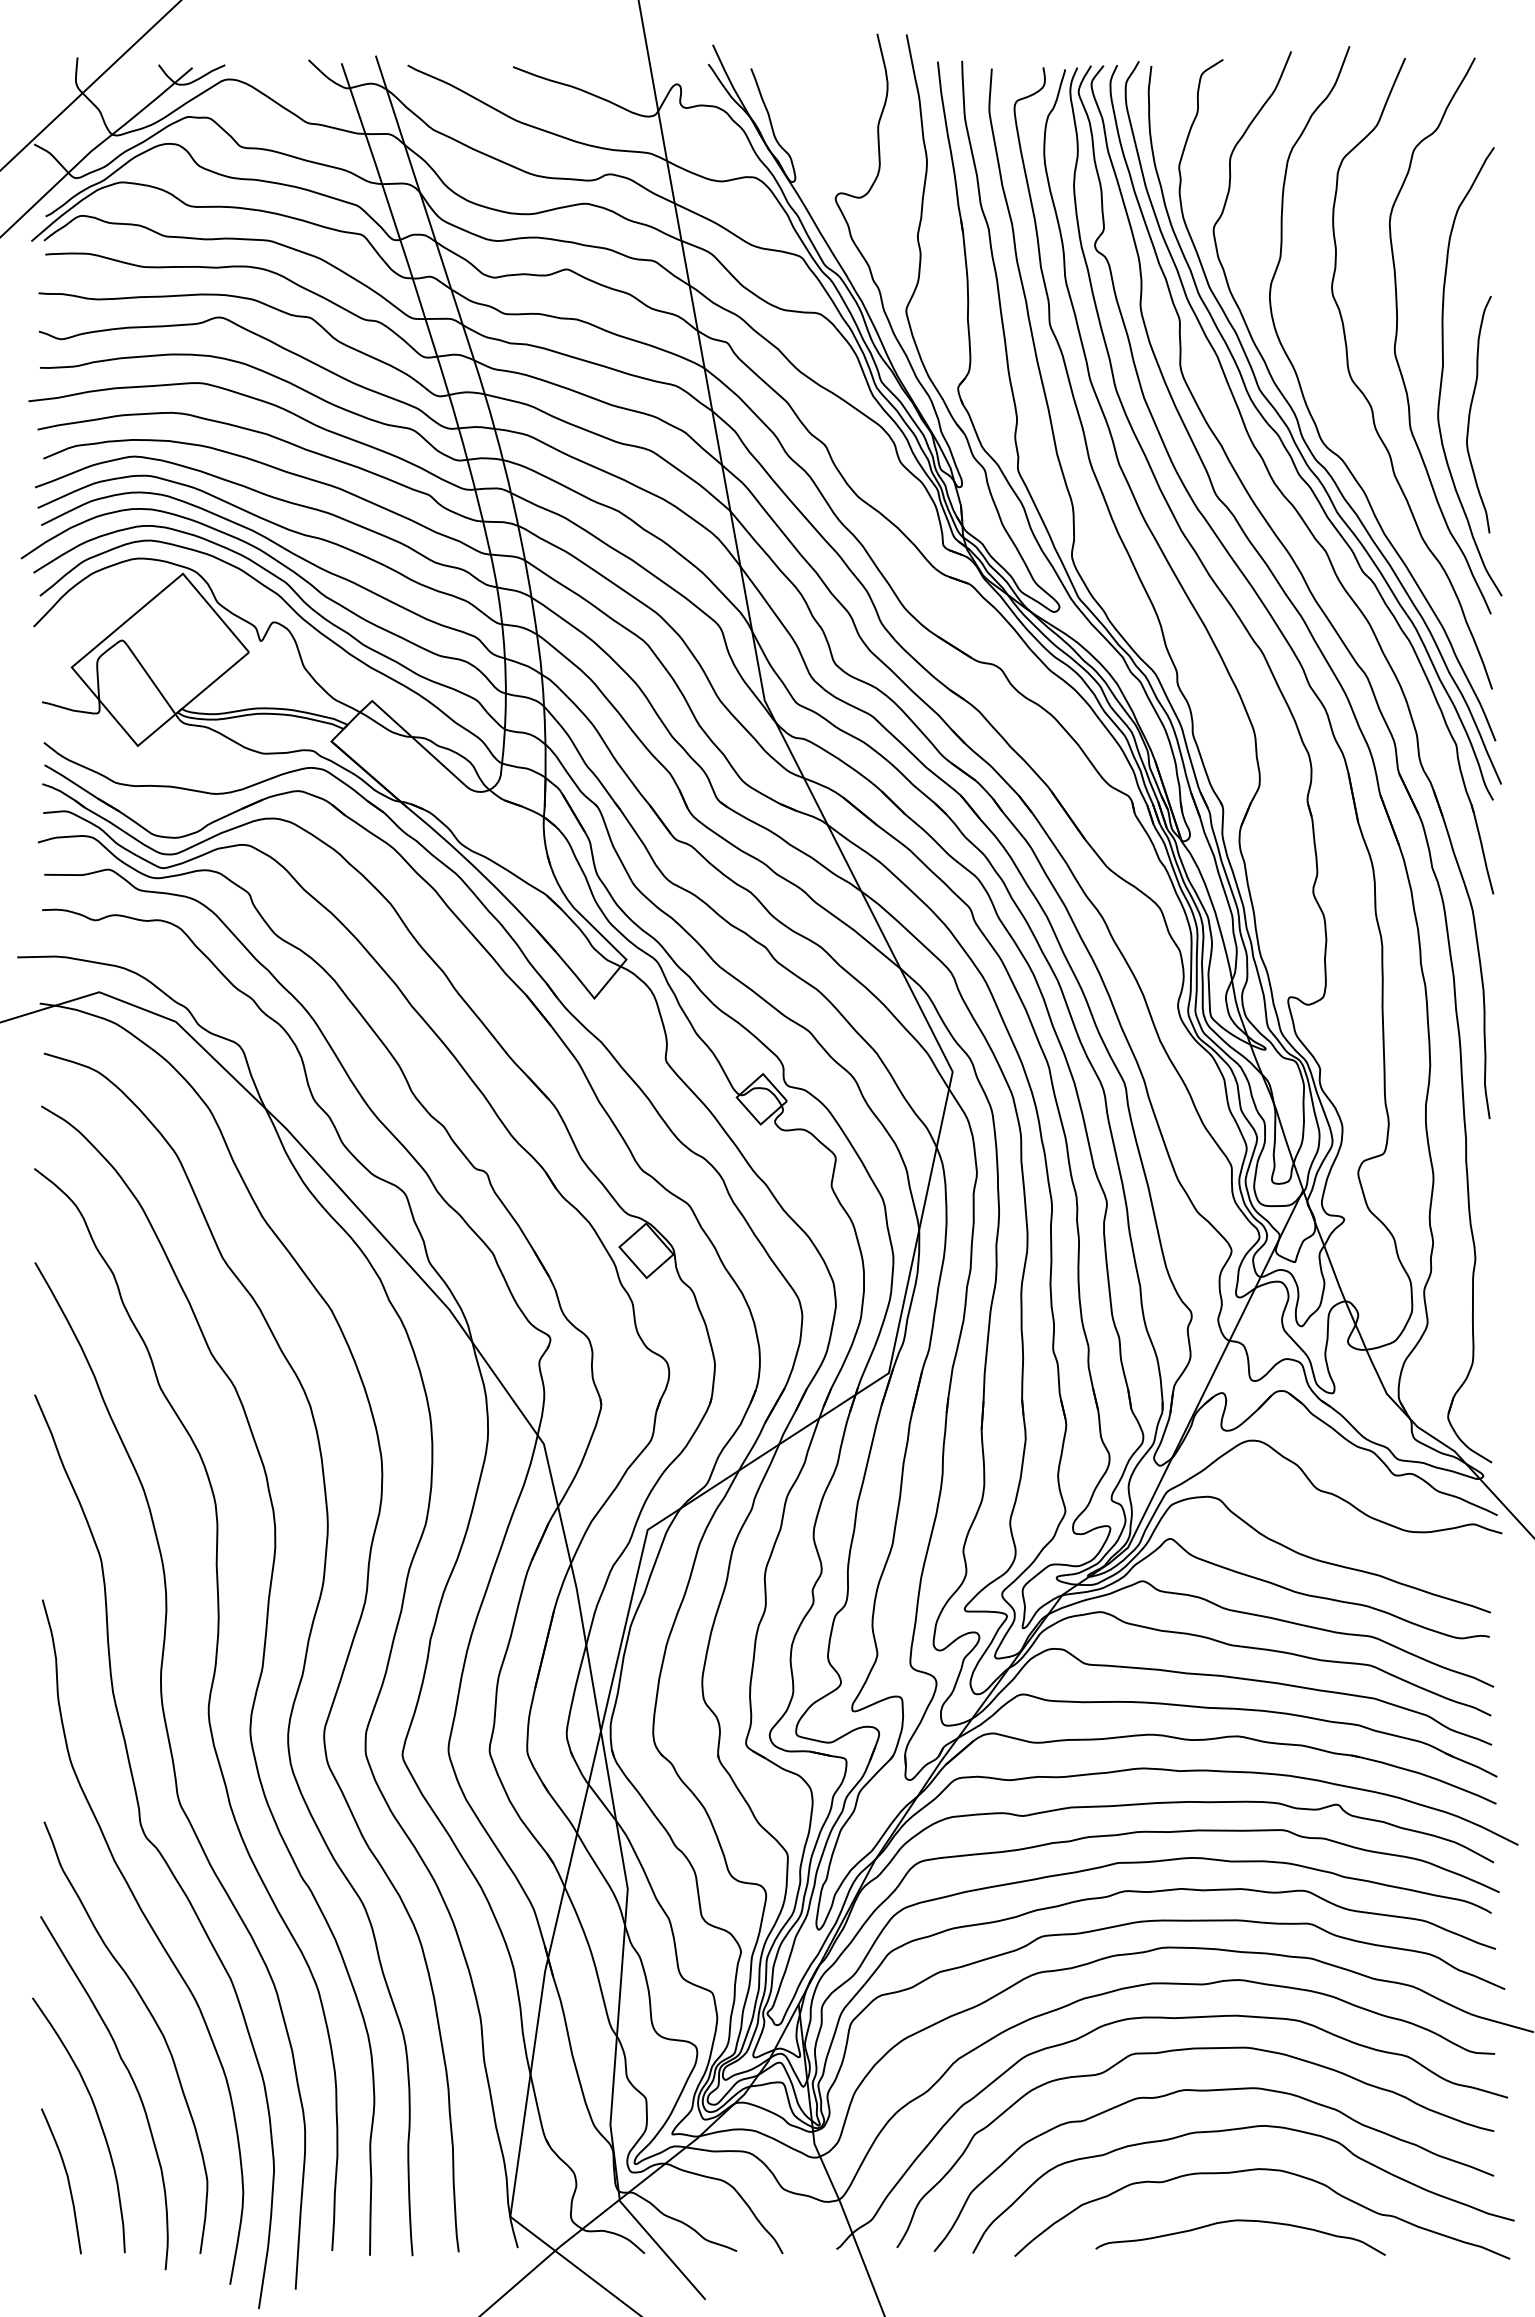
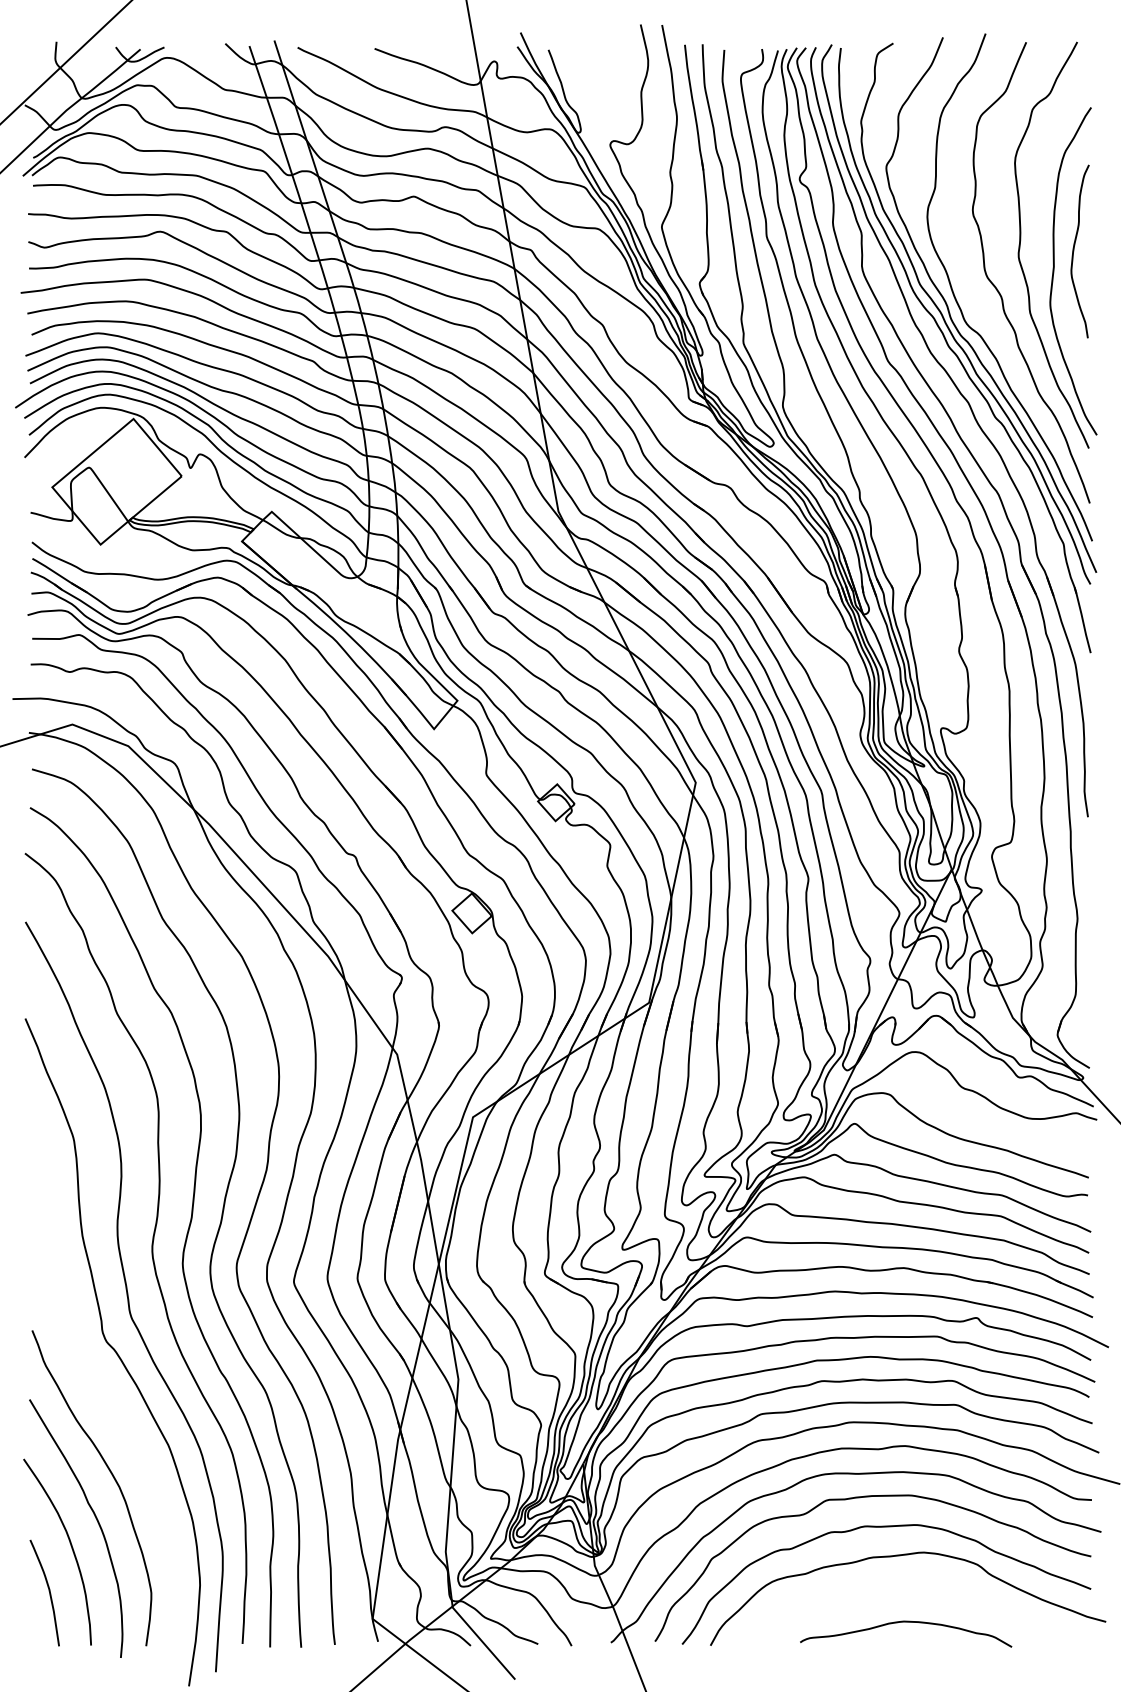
curve: (1470, 414) -> (1073, 251), moved
curve: (154, 1934) -> (112, 1412), removed
curve: (1262, 2170) -> (922, 1585), removed

